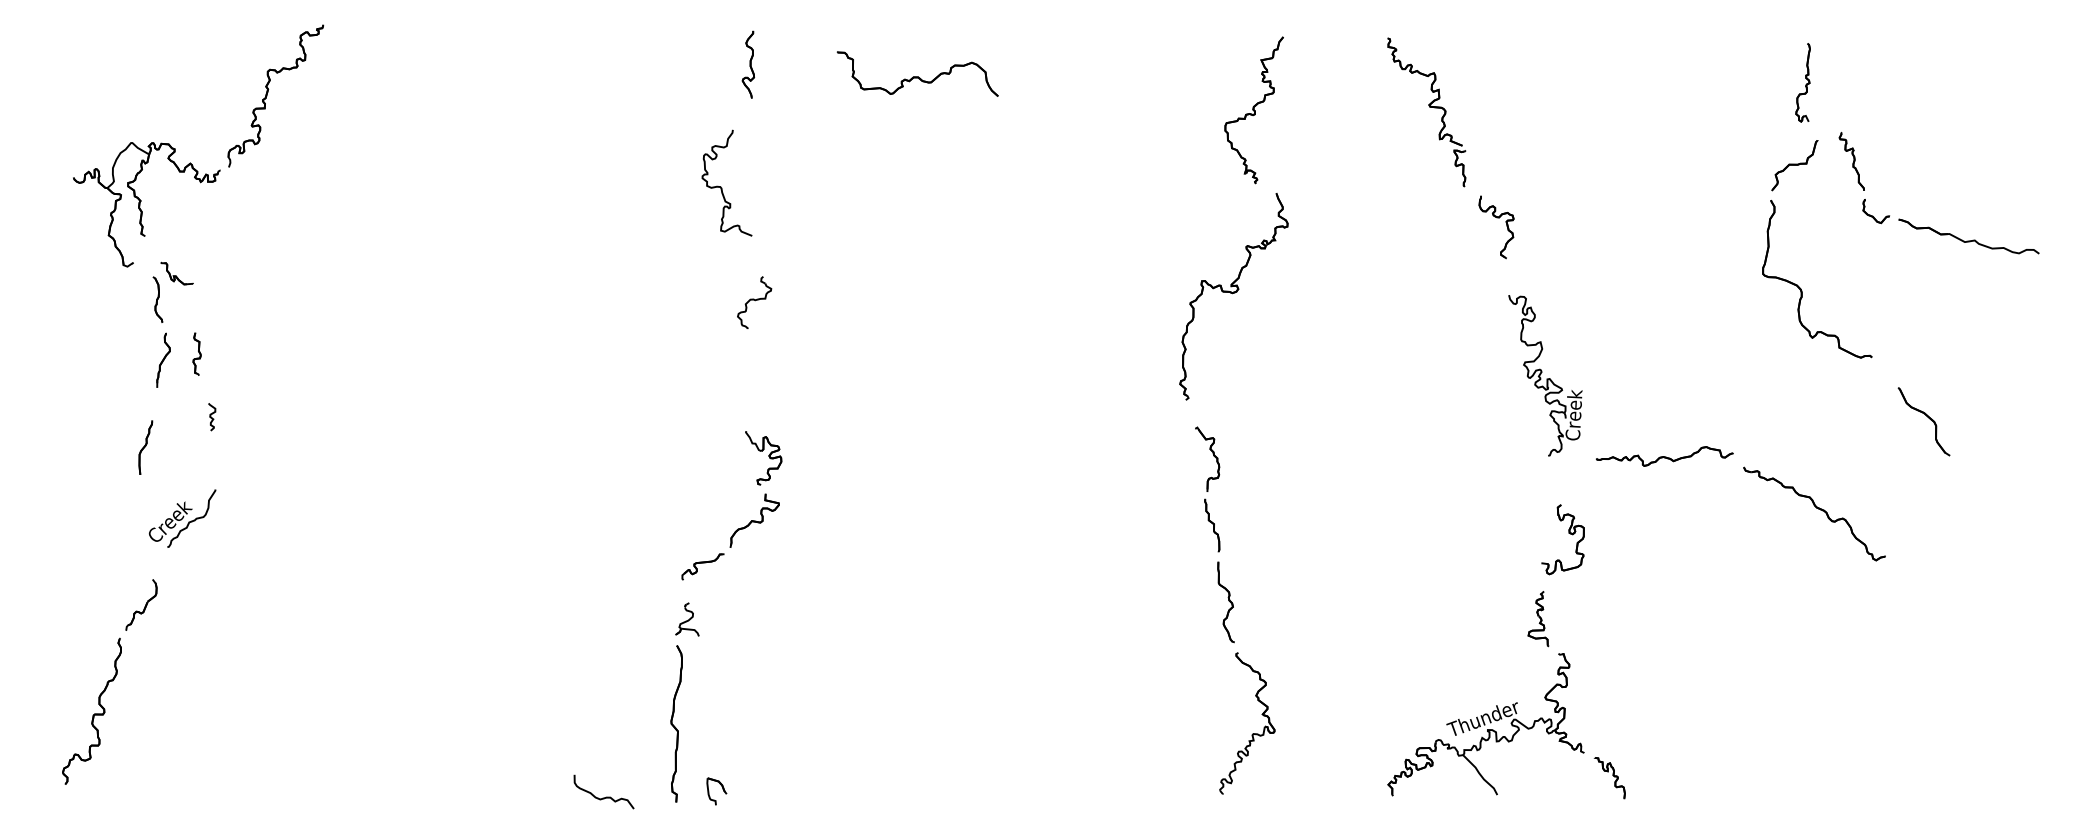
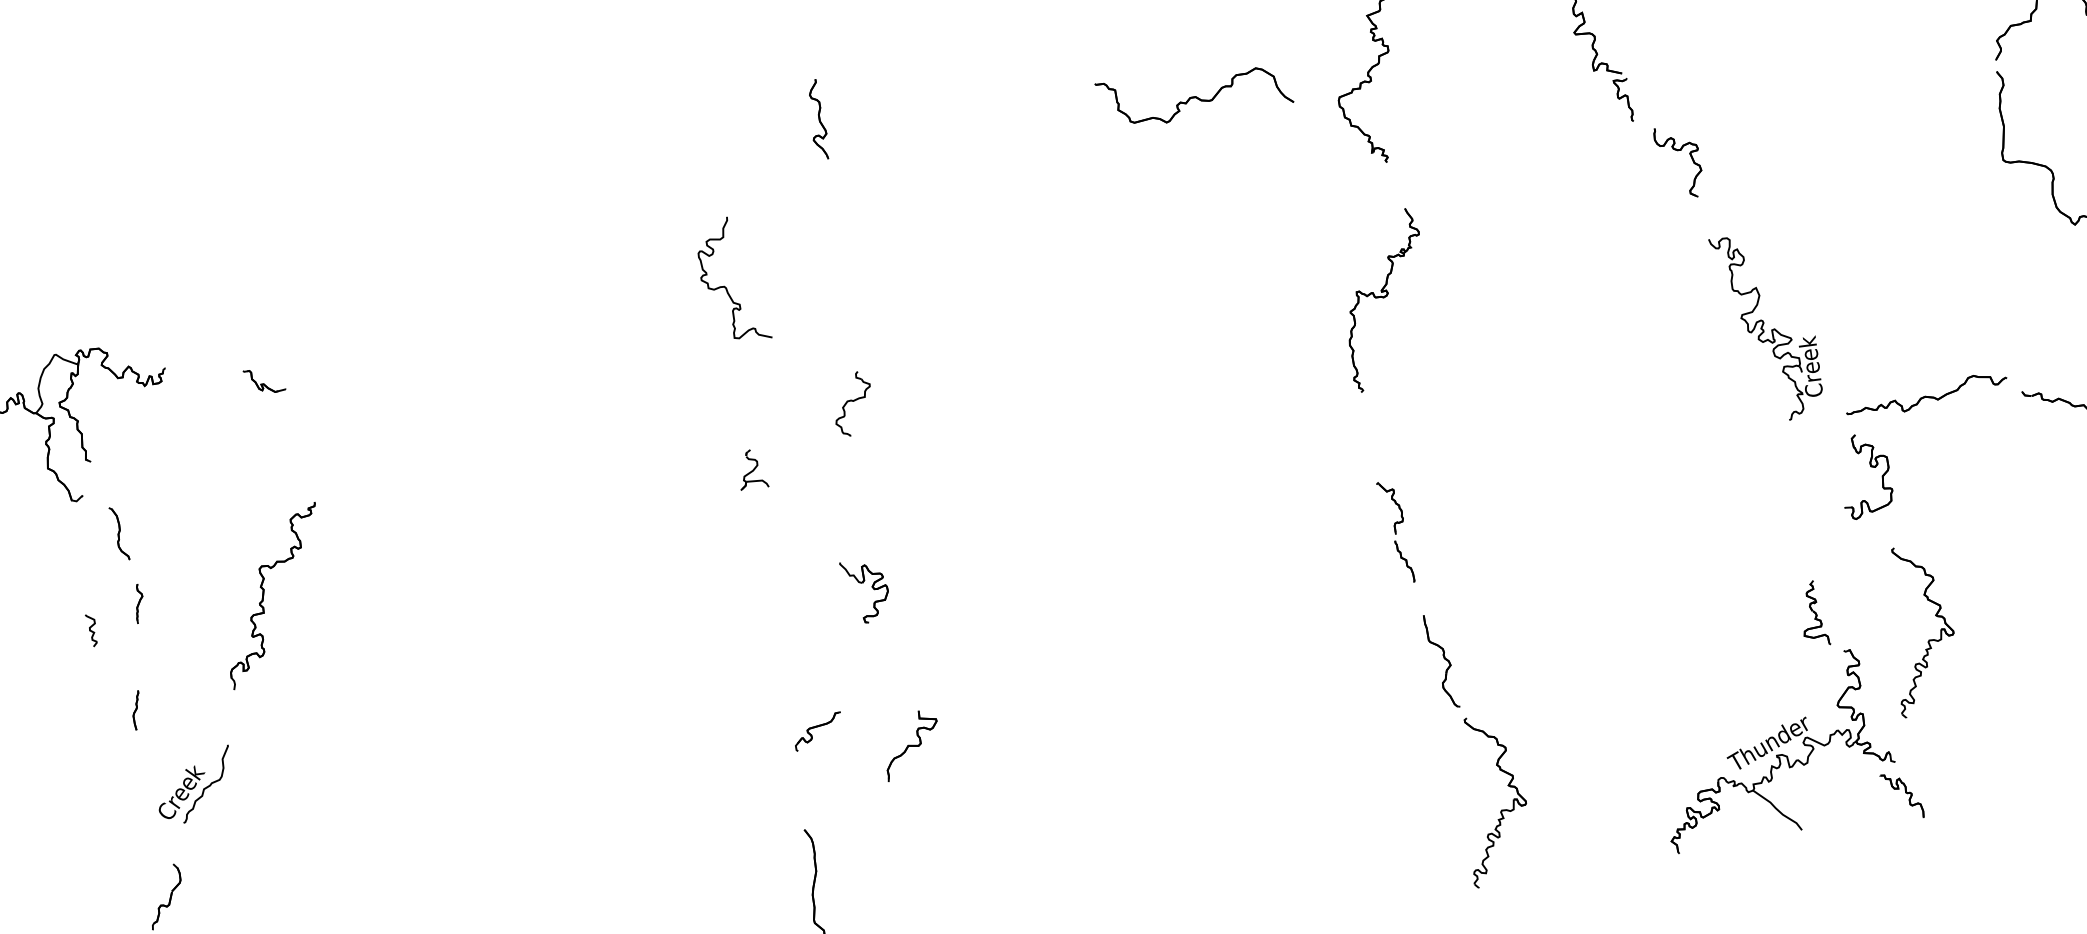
part: (748, 64) -> (817, 119), moved
part: (917, 73) -> (1193, 92), moved
part: (268, 92) -> (264, 593), moved
curve: (721, 186) -> (725, 285), moved
part: (176, 273) -> (263, 380), moved
part: (1233, 296) -> (1384, 299), size x0.7
part: (754, 302) -> (852, 403), moved
part: (196, 353) -> (176, 588), removed
part: (163, 359) -> (138, 602), size x0.6
curve: (212, 417) -> (92, 630), moved
part: (145, 447) -> (136, 710), size x0.6
part: (1207, 489) -> (1395, 532), size x0.7
part: (754, 520) -> (911, 744), moved
part: (1568, 533) -> (1869, 467), moved
part: (687, 619) -> (751, 469), moved
part: (1629, 657) -> (1928, 640), added
part: (1609, 778) -> (1901, 796), moved

